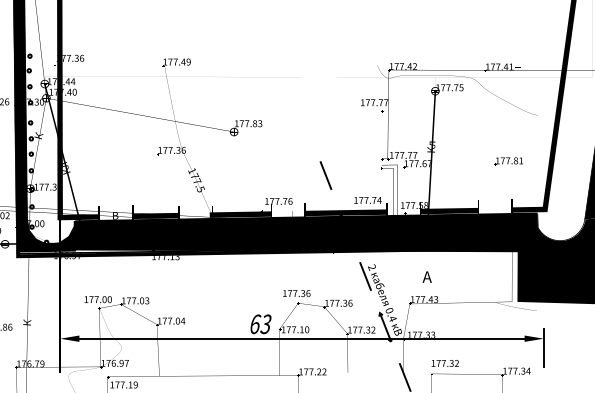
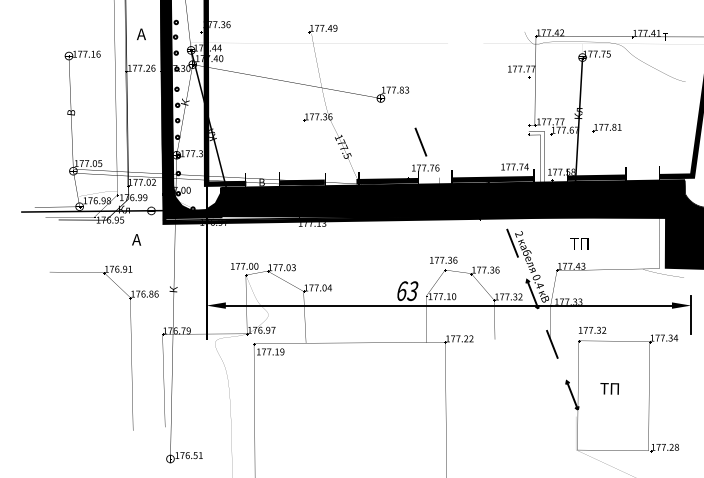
text: (508, 160) -> (606, 127), moved
line: (325, 174) -> (420, 141), moved
text: (431, 276) -> (578, 243), А -> ТП

